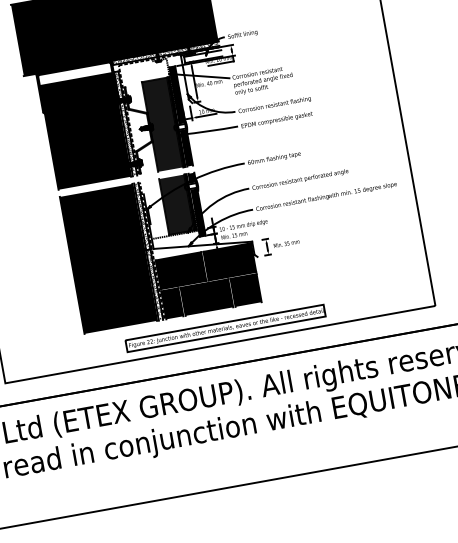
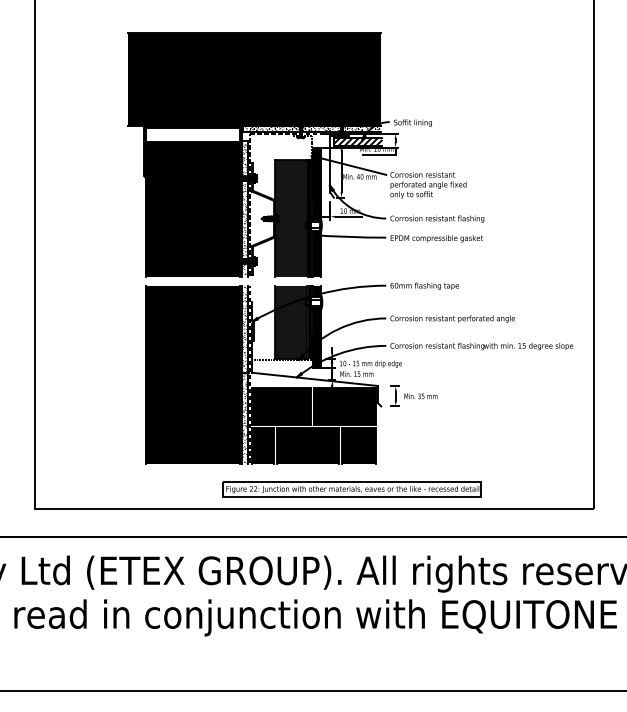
hatch: (203, 56) -> (358, 141), added
part: (225, 328) -> (351, 489), moved

